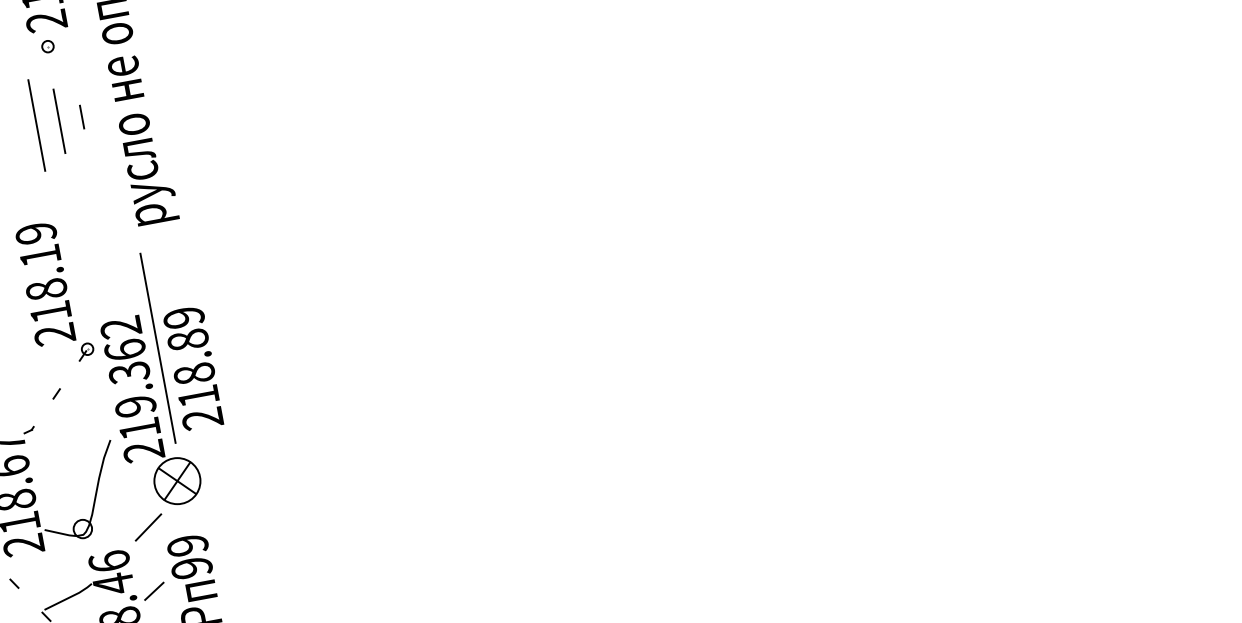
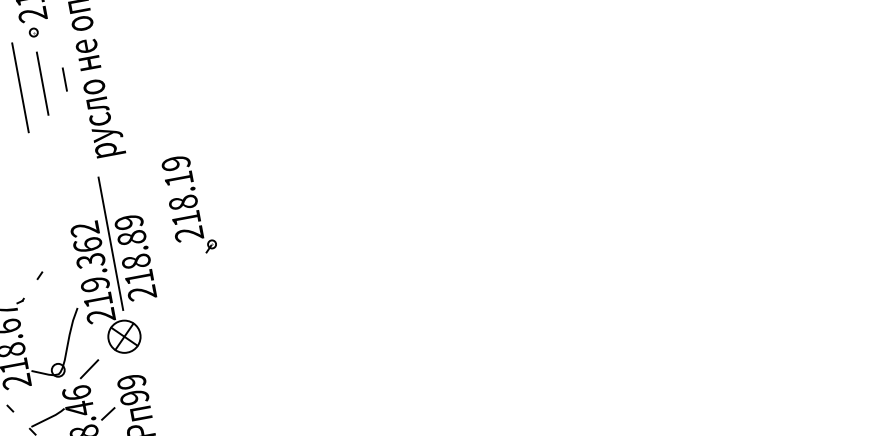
part: (56, 125) -> (39, 87), size x1.4
part: (54, 292) -> (188, 204), moved
line: (148, 527) -> (89, 369), moved

